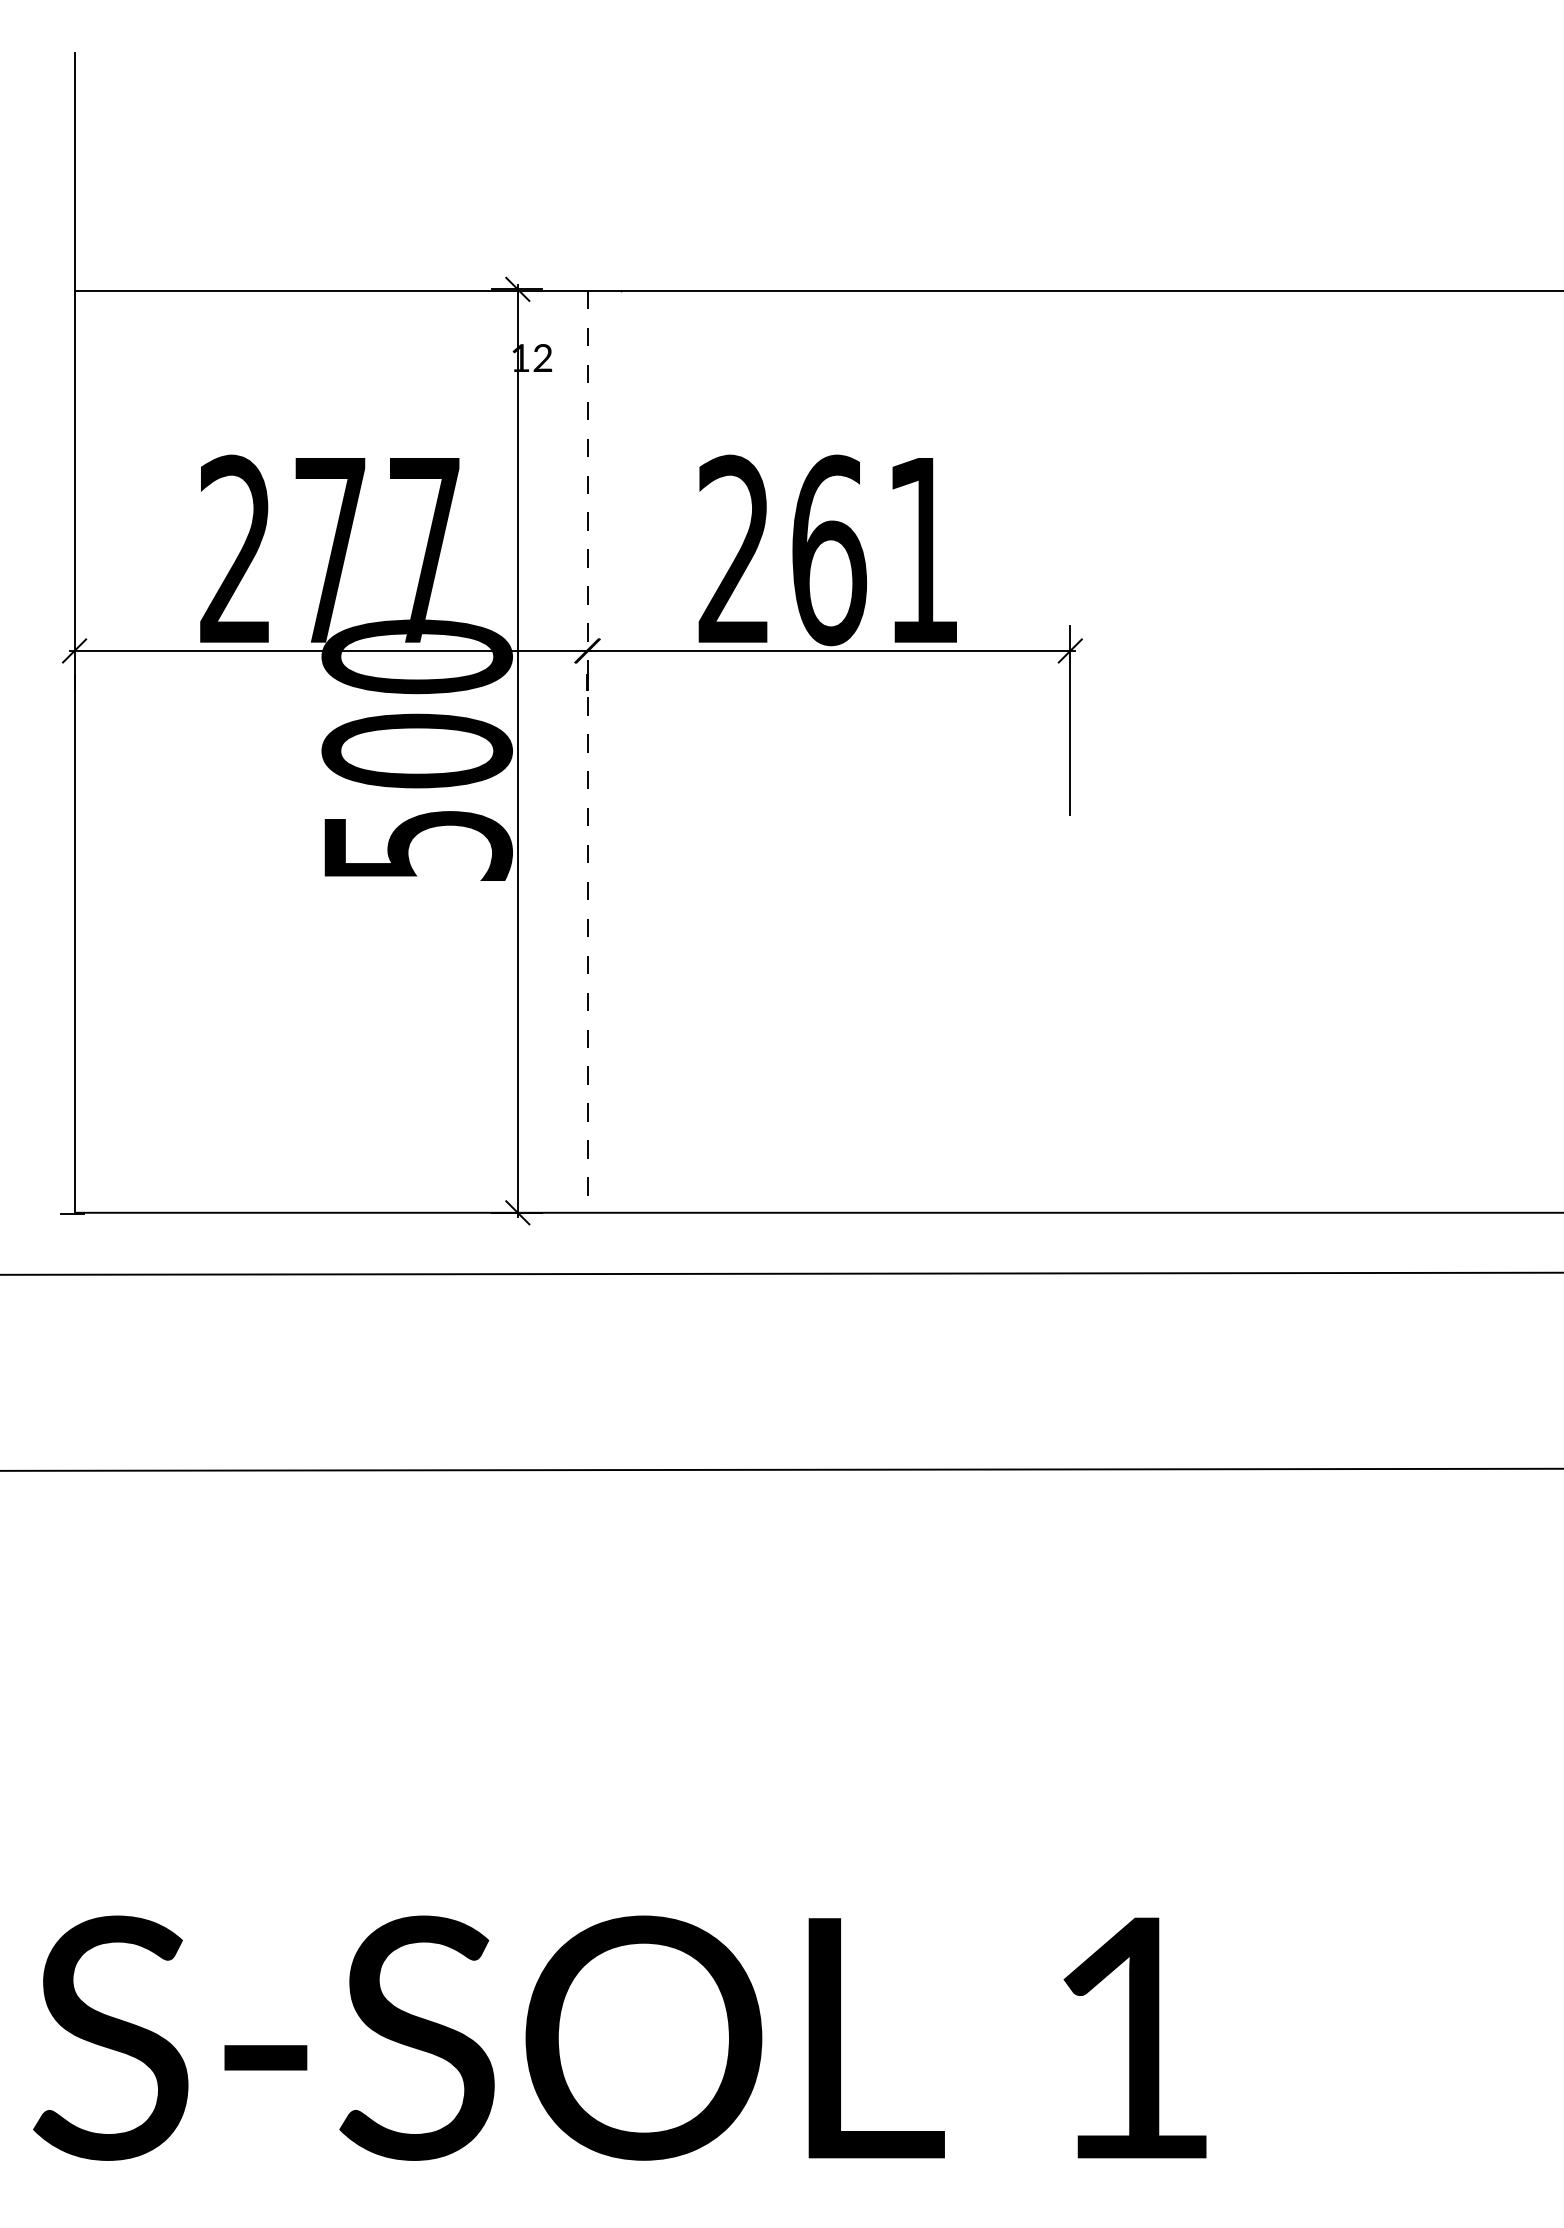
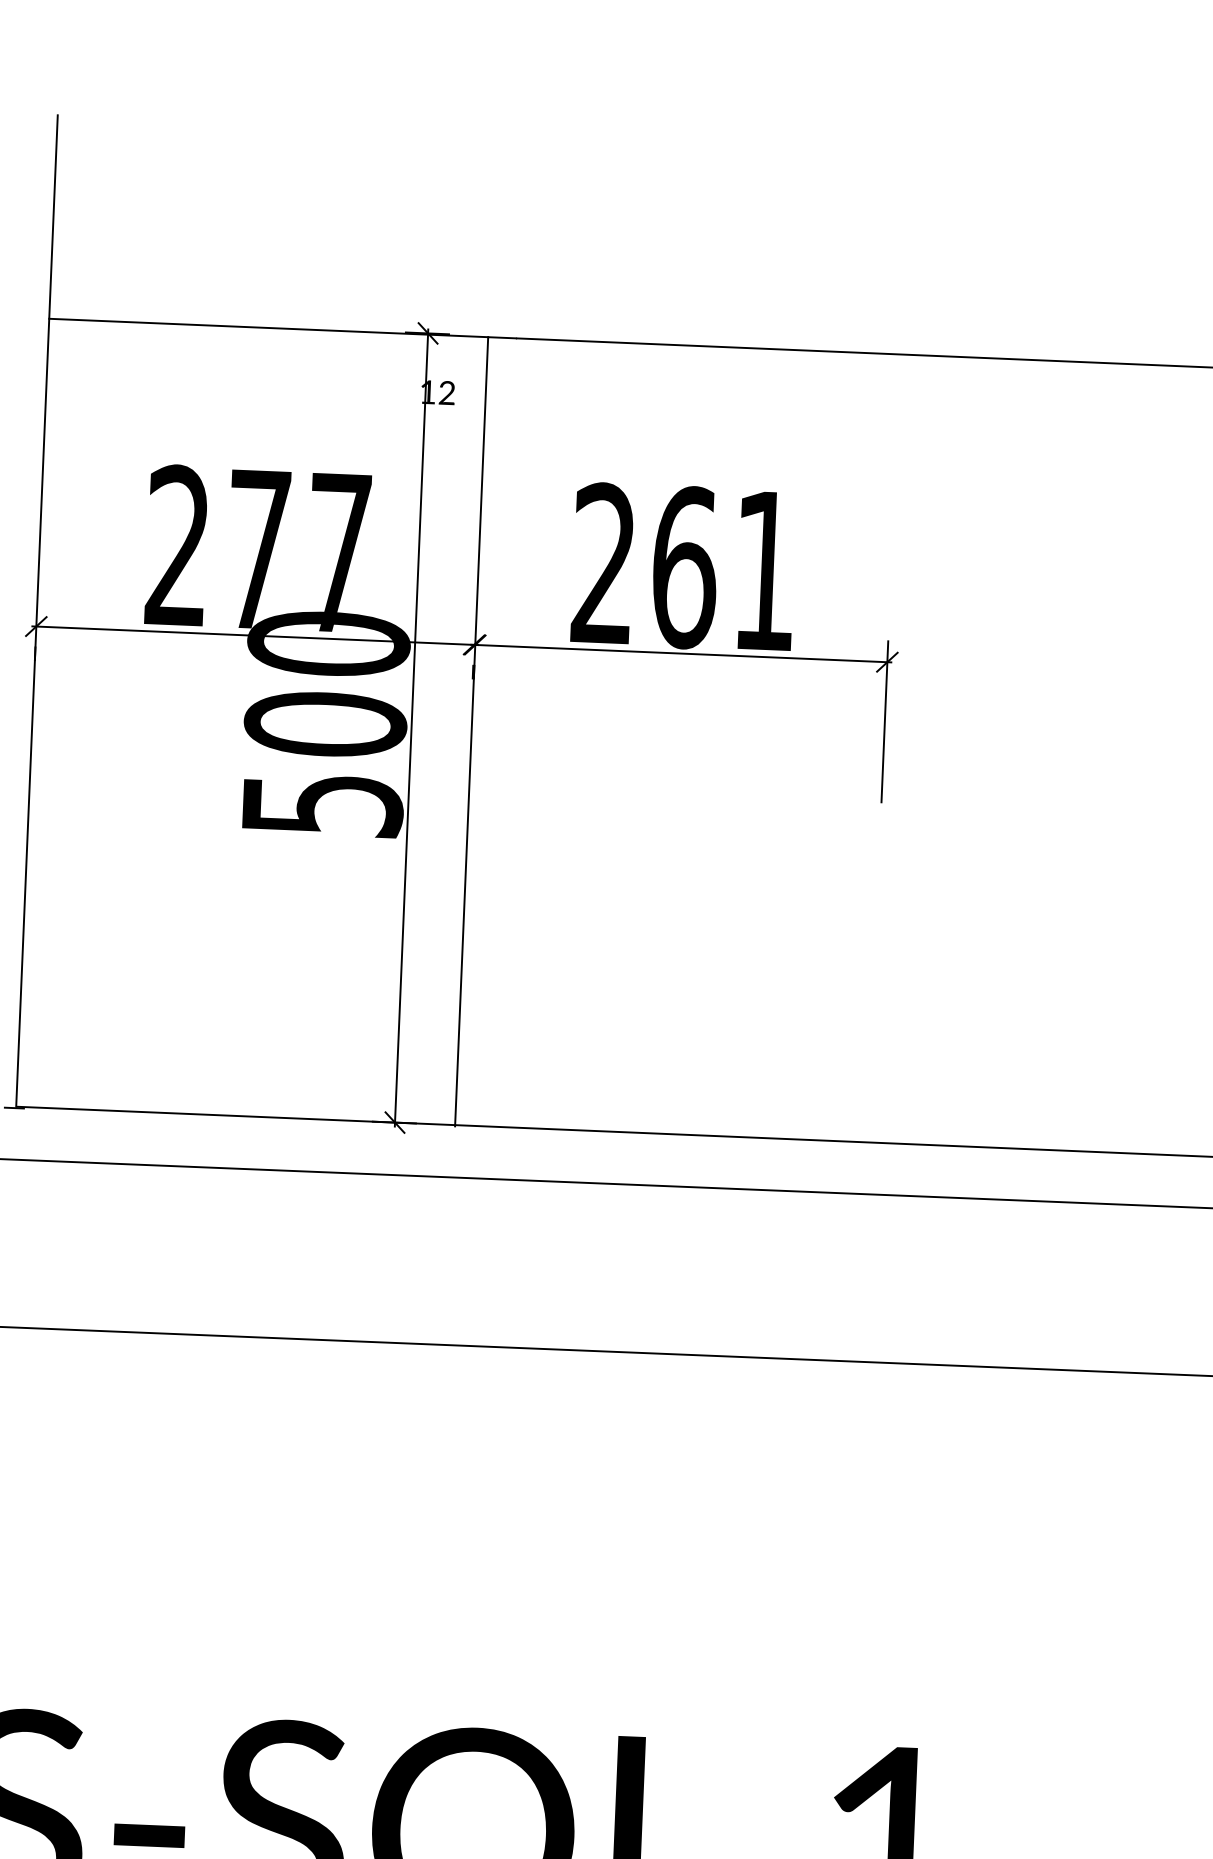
line: (588, 752) -> (471, 731), dashed -> solid

